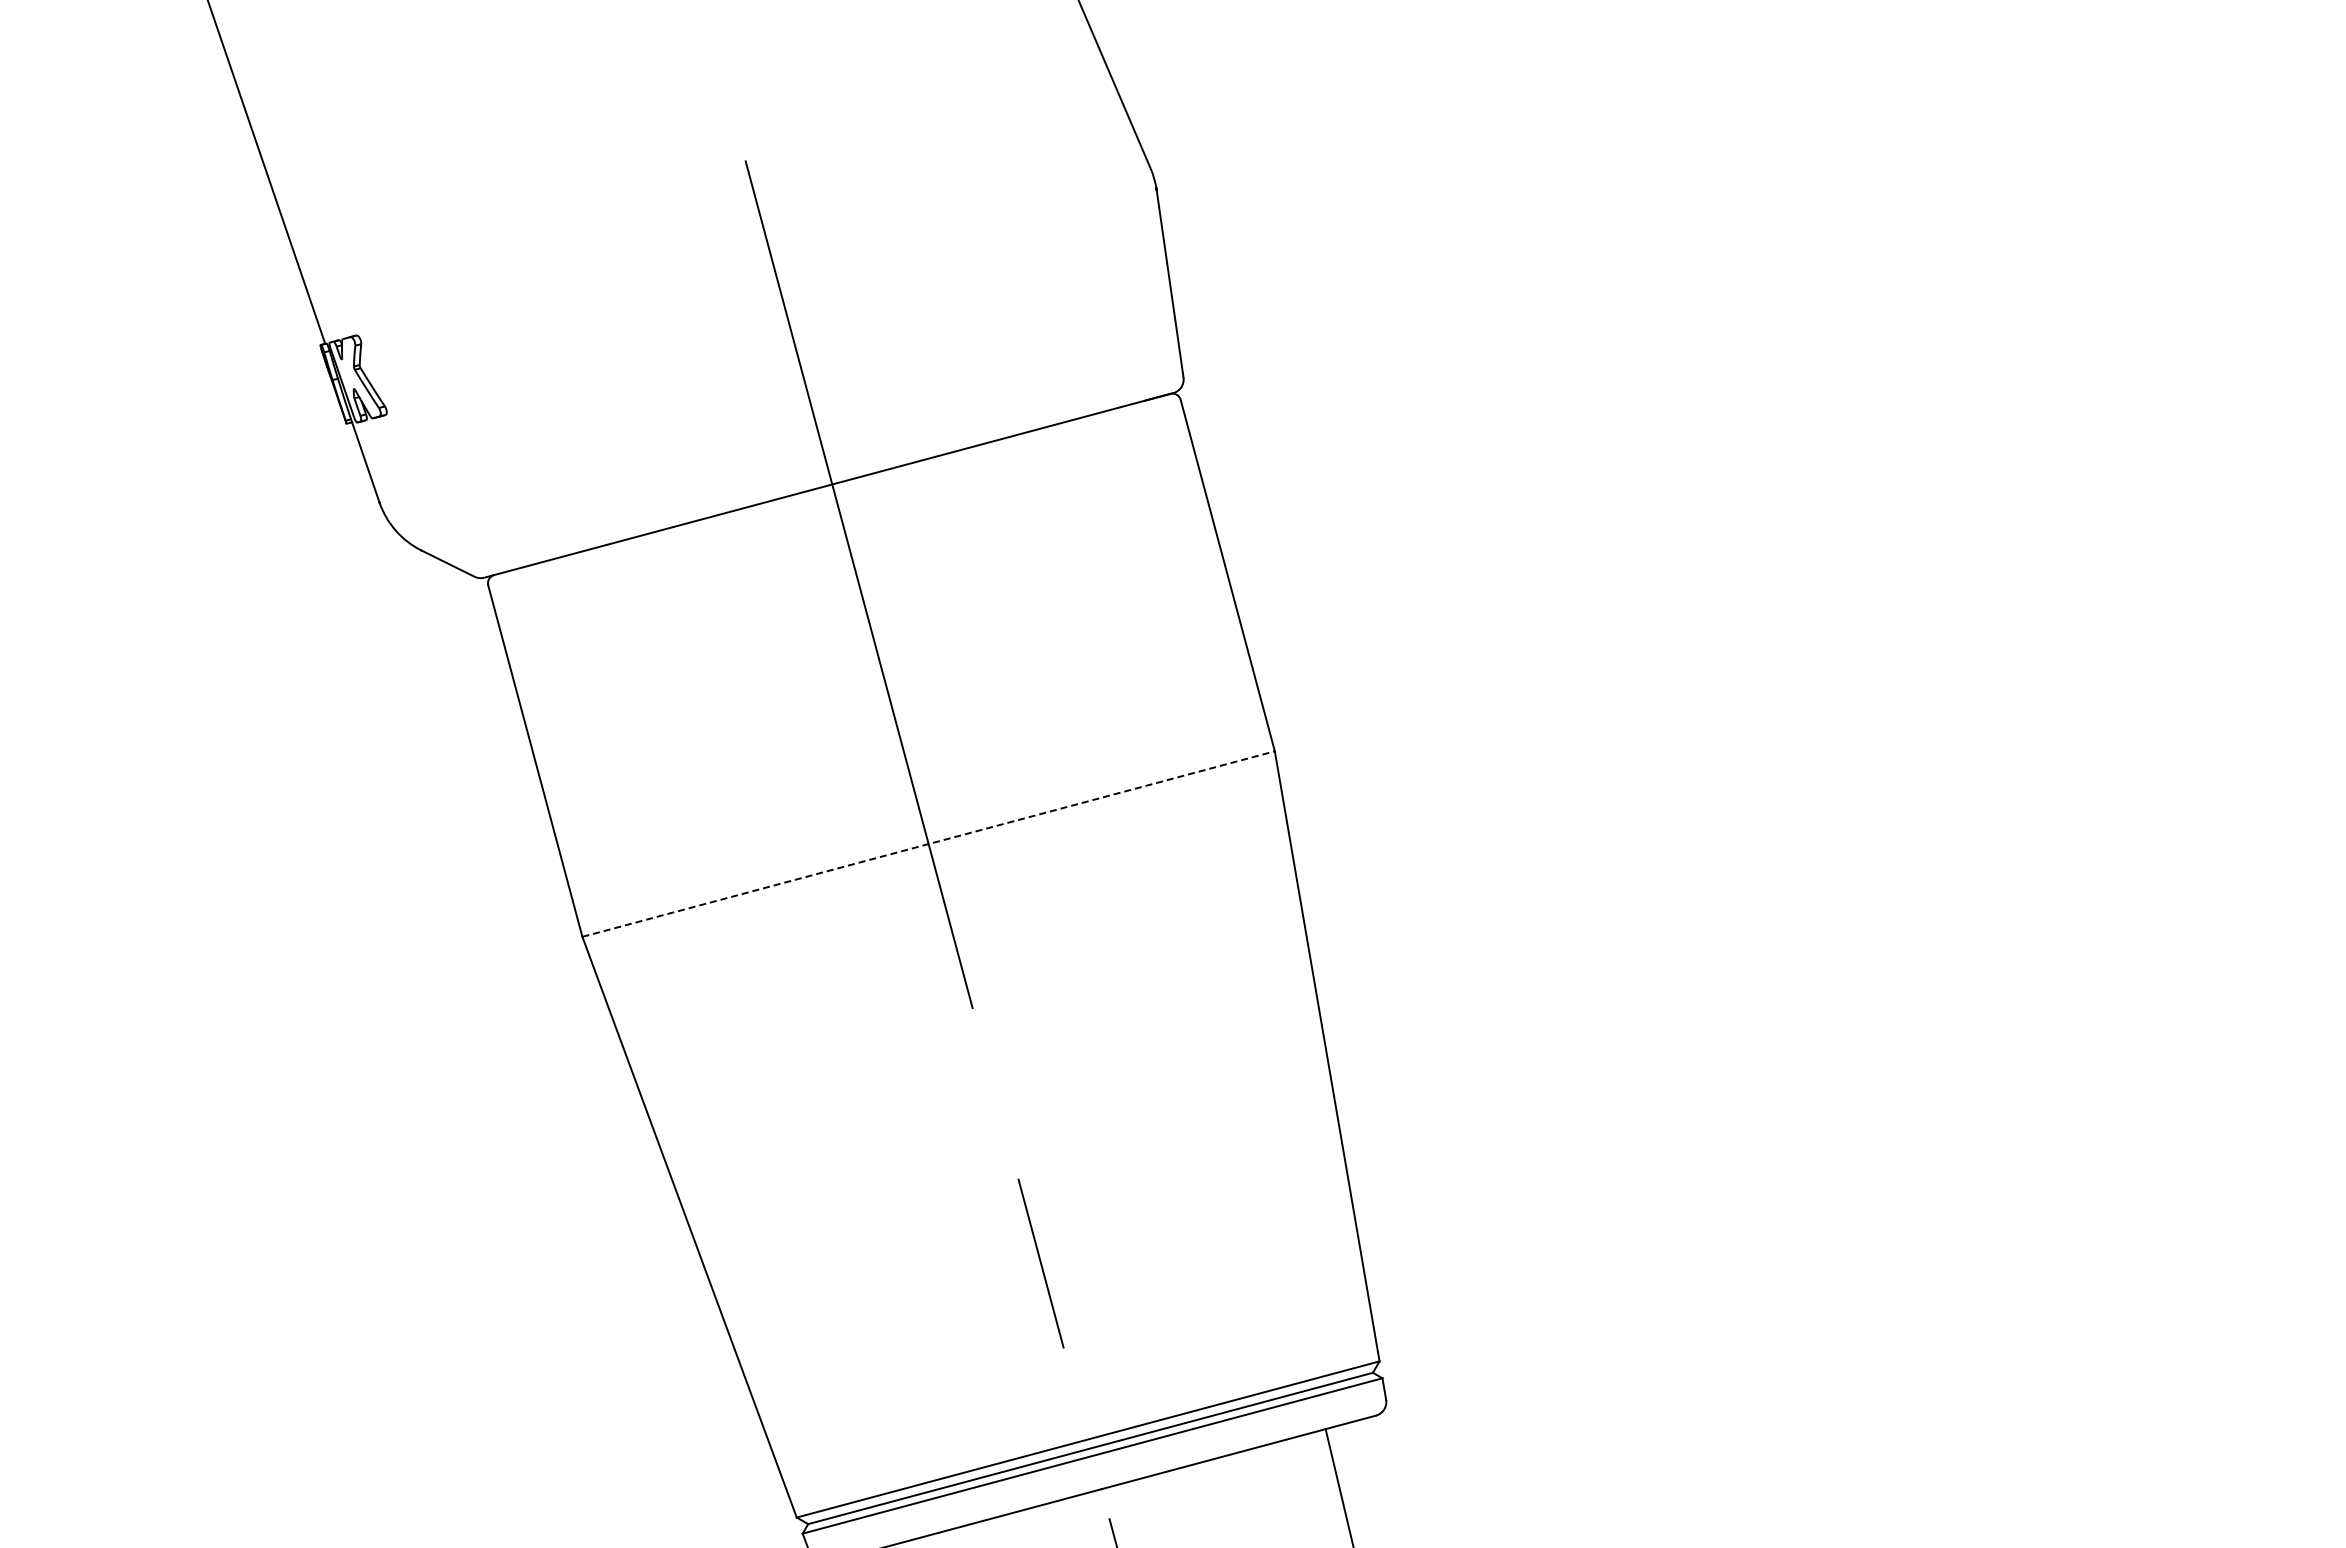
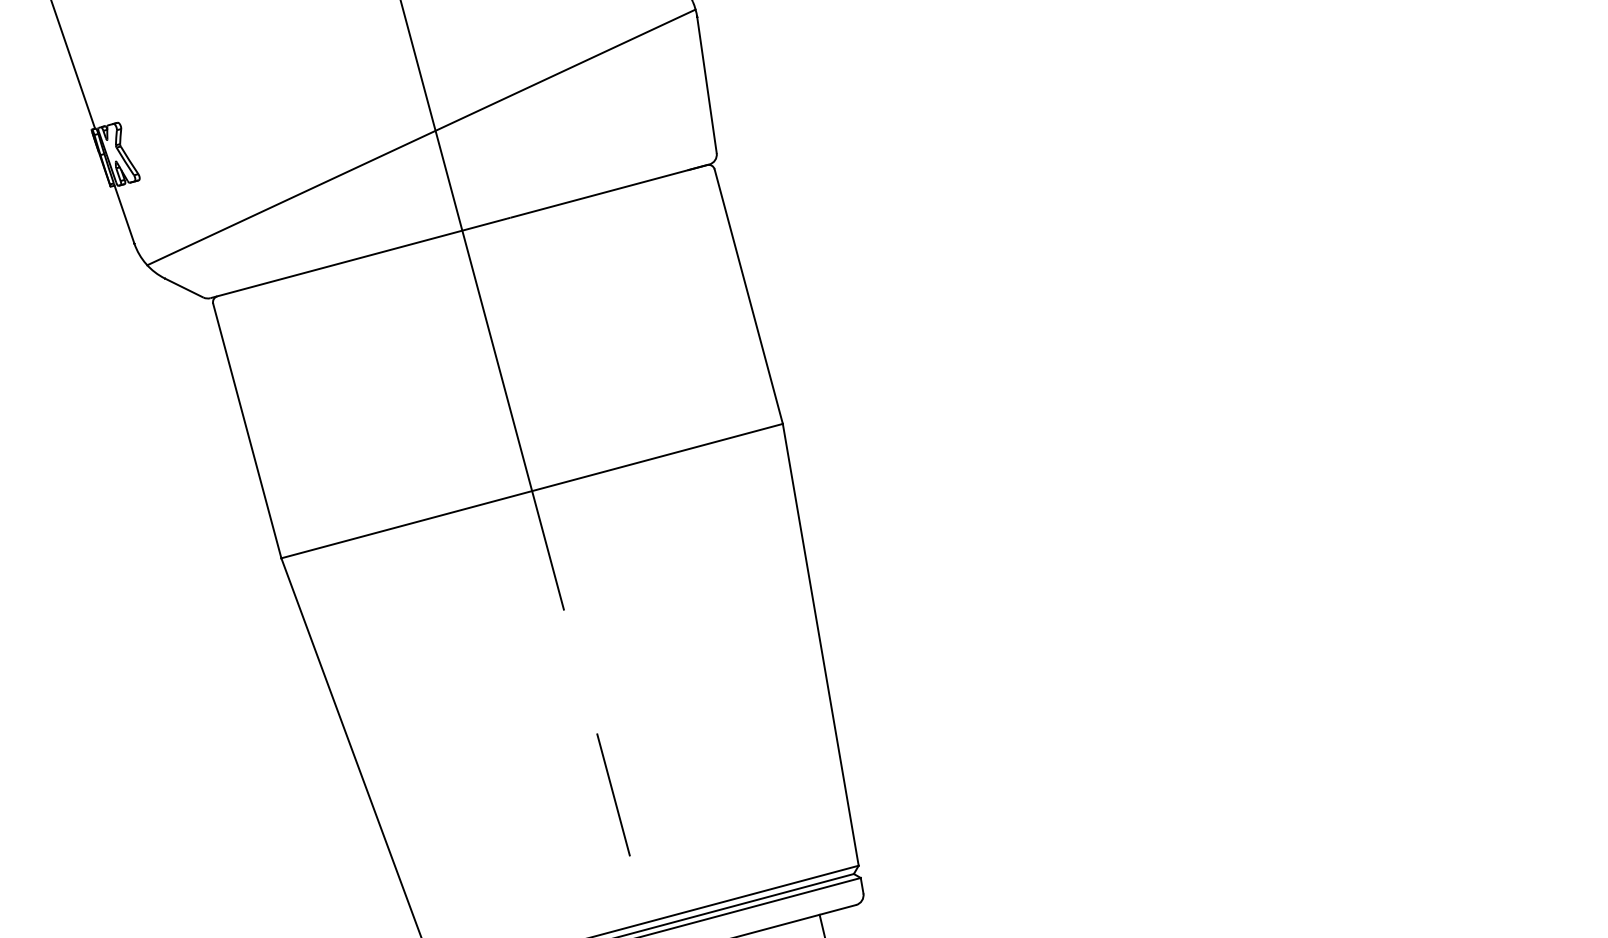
line: (775, 355) -> (421, 137), added
line: (929, 843) -> (532, 490), dashed -> solid

